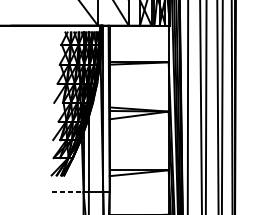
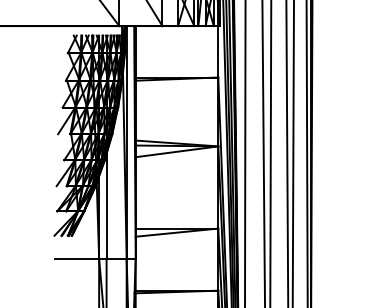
line: (68, 192) -> (77, 259), dashed -> solid

